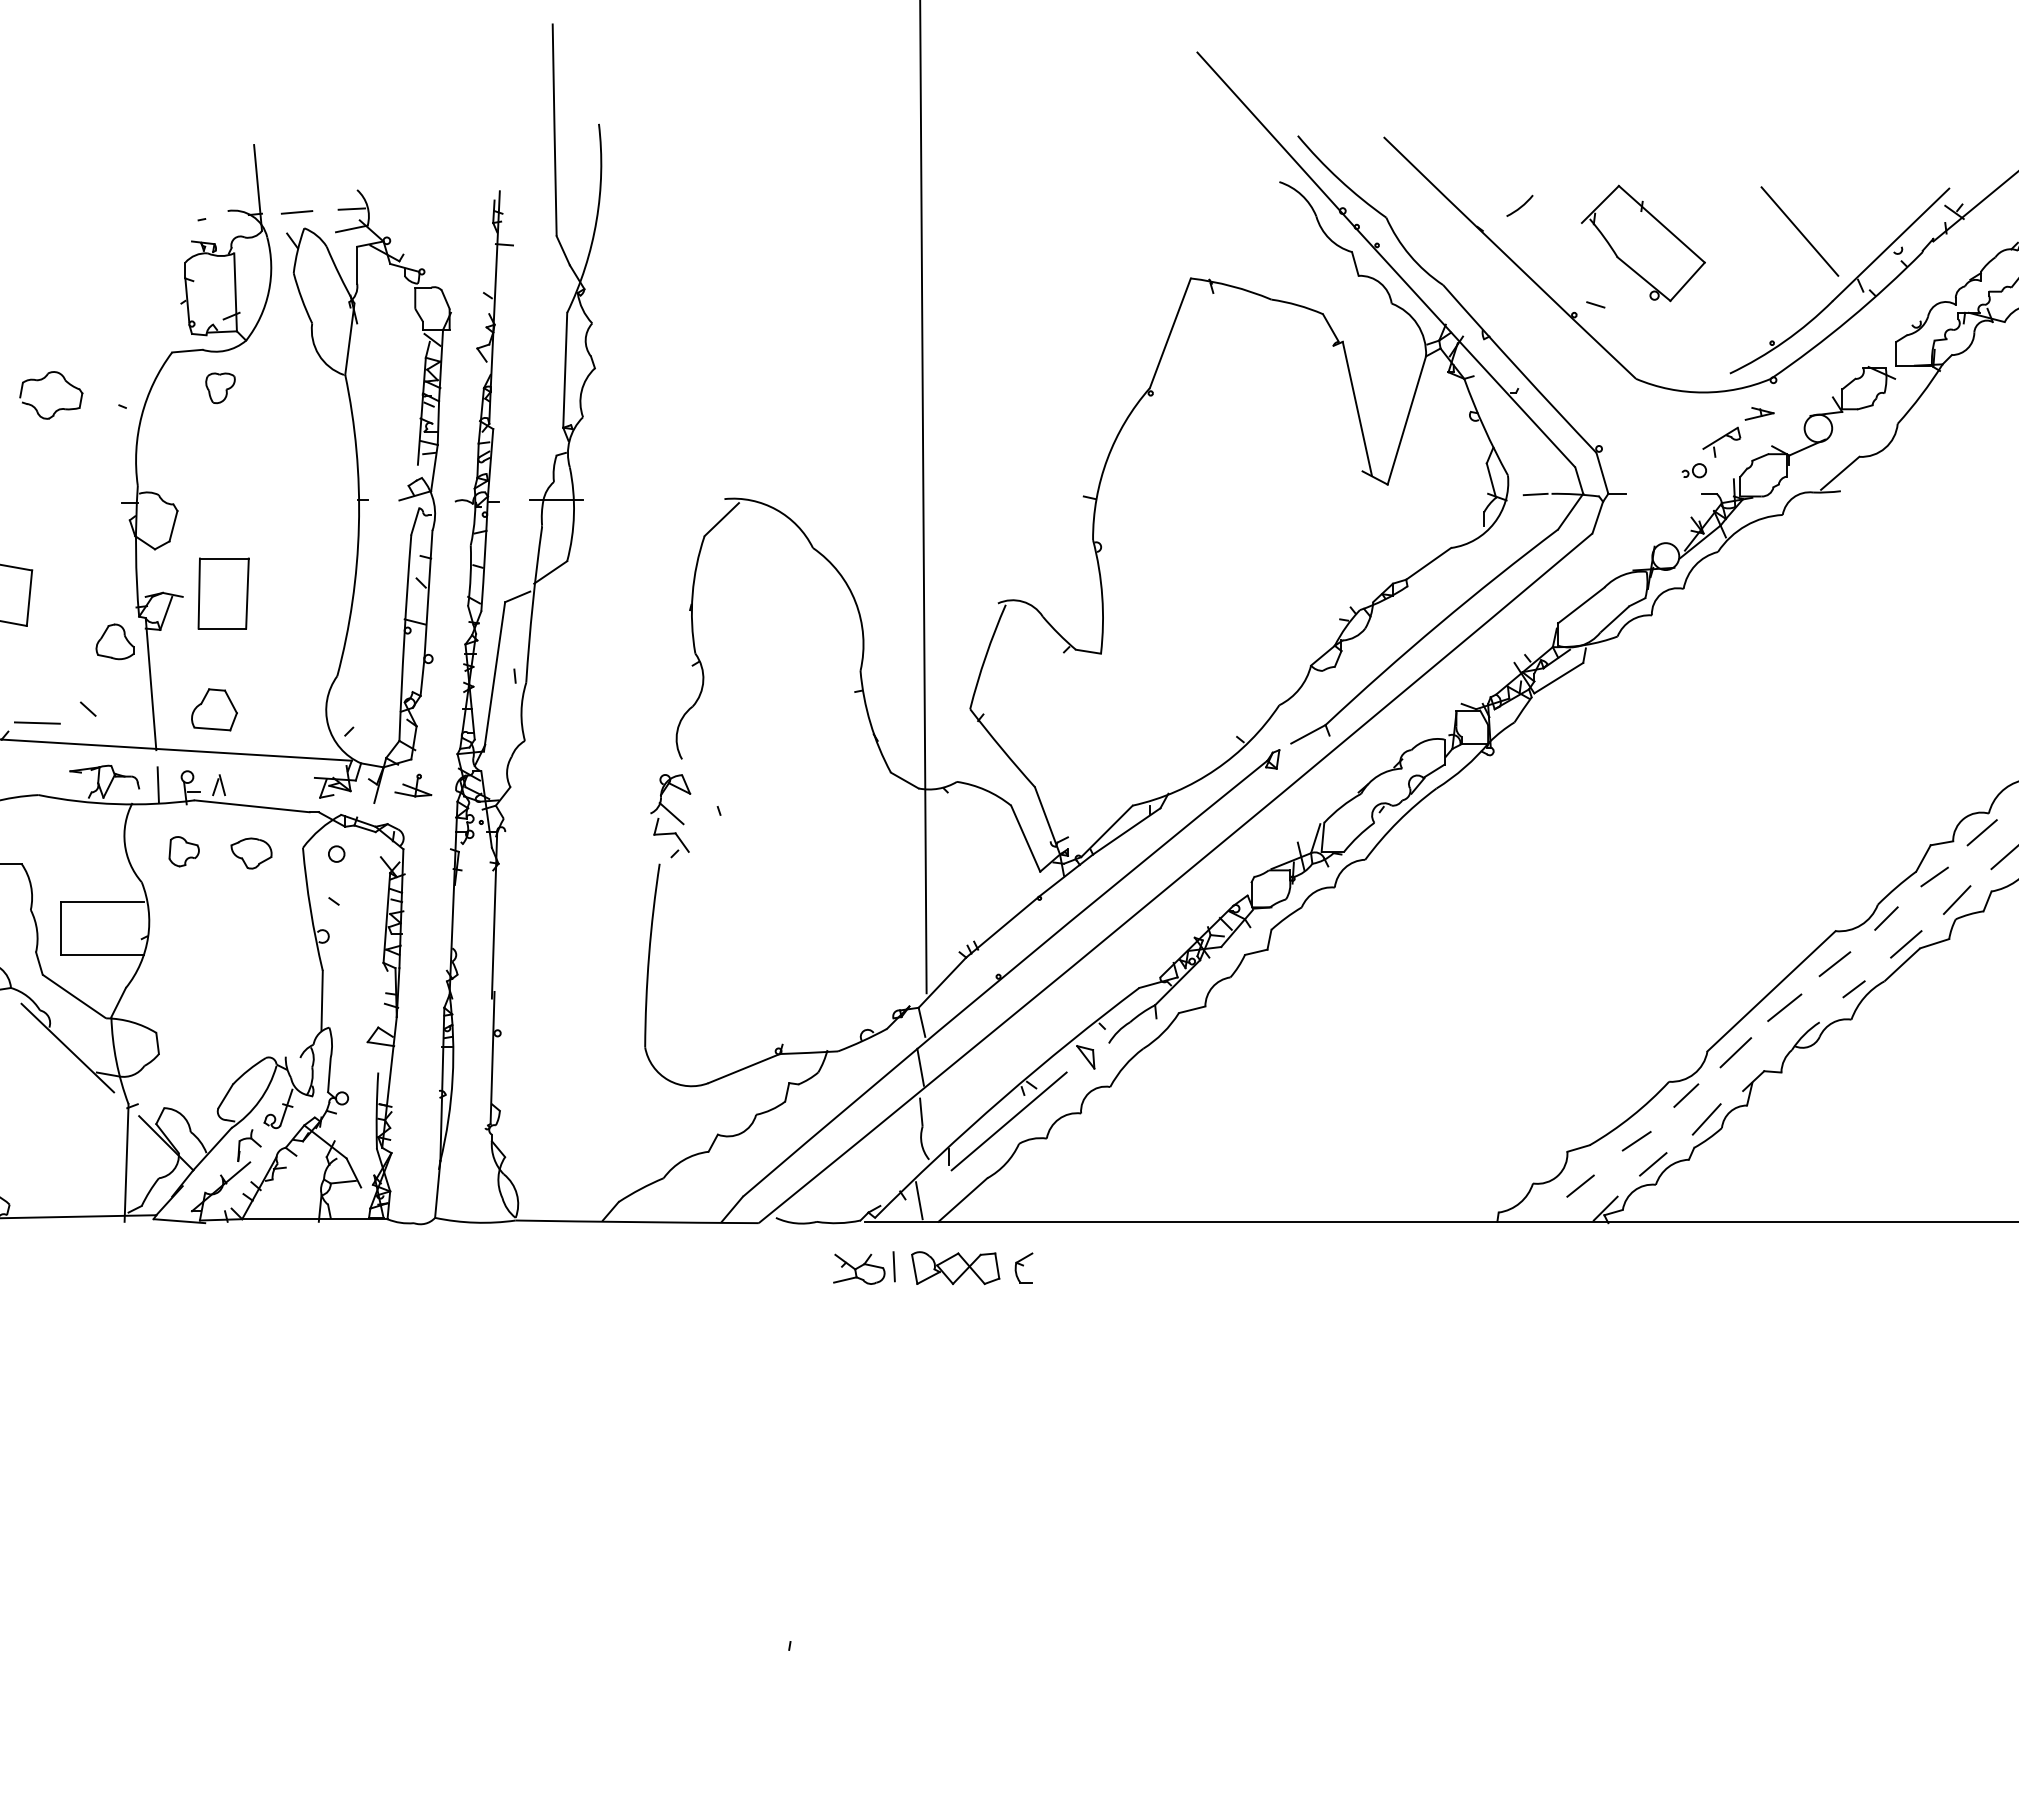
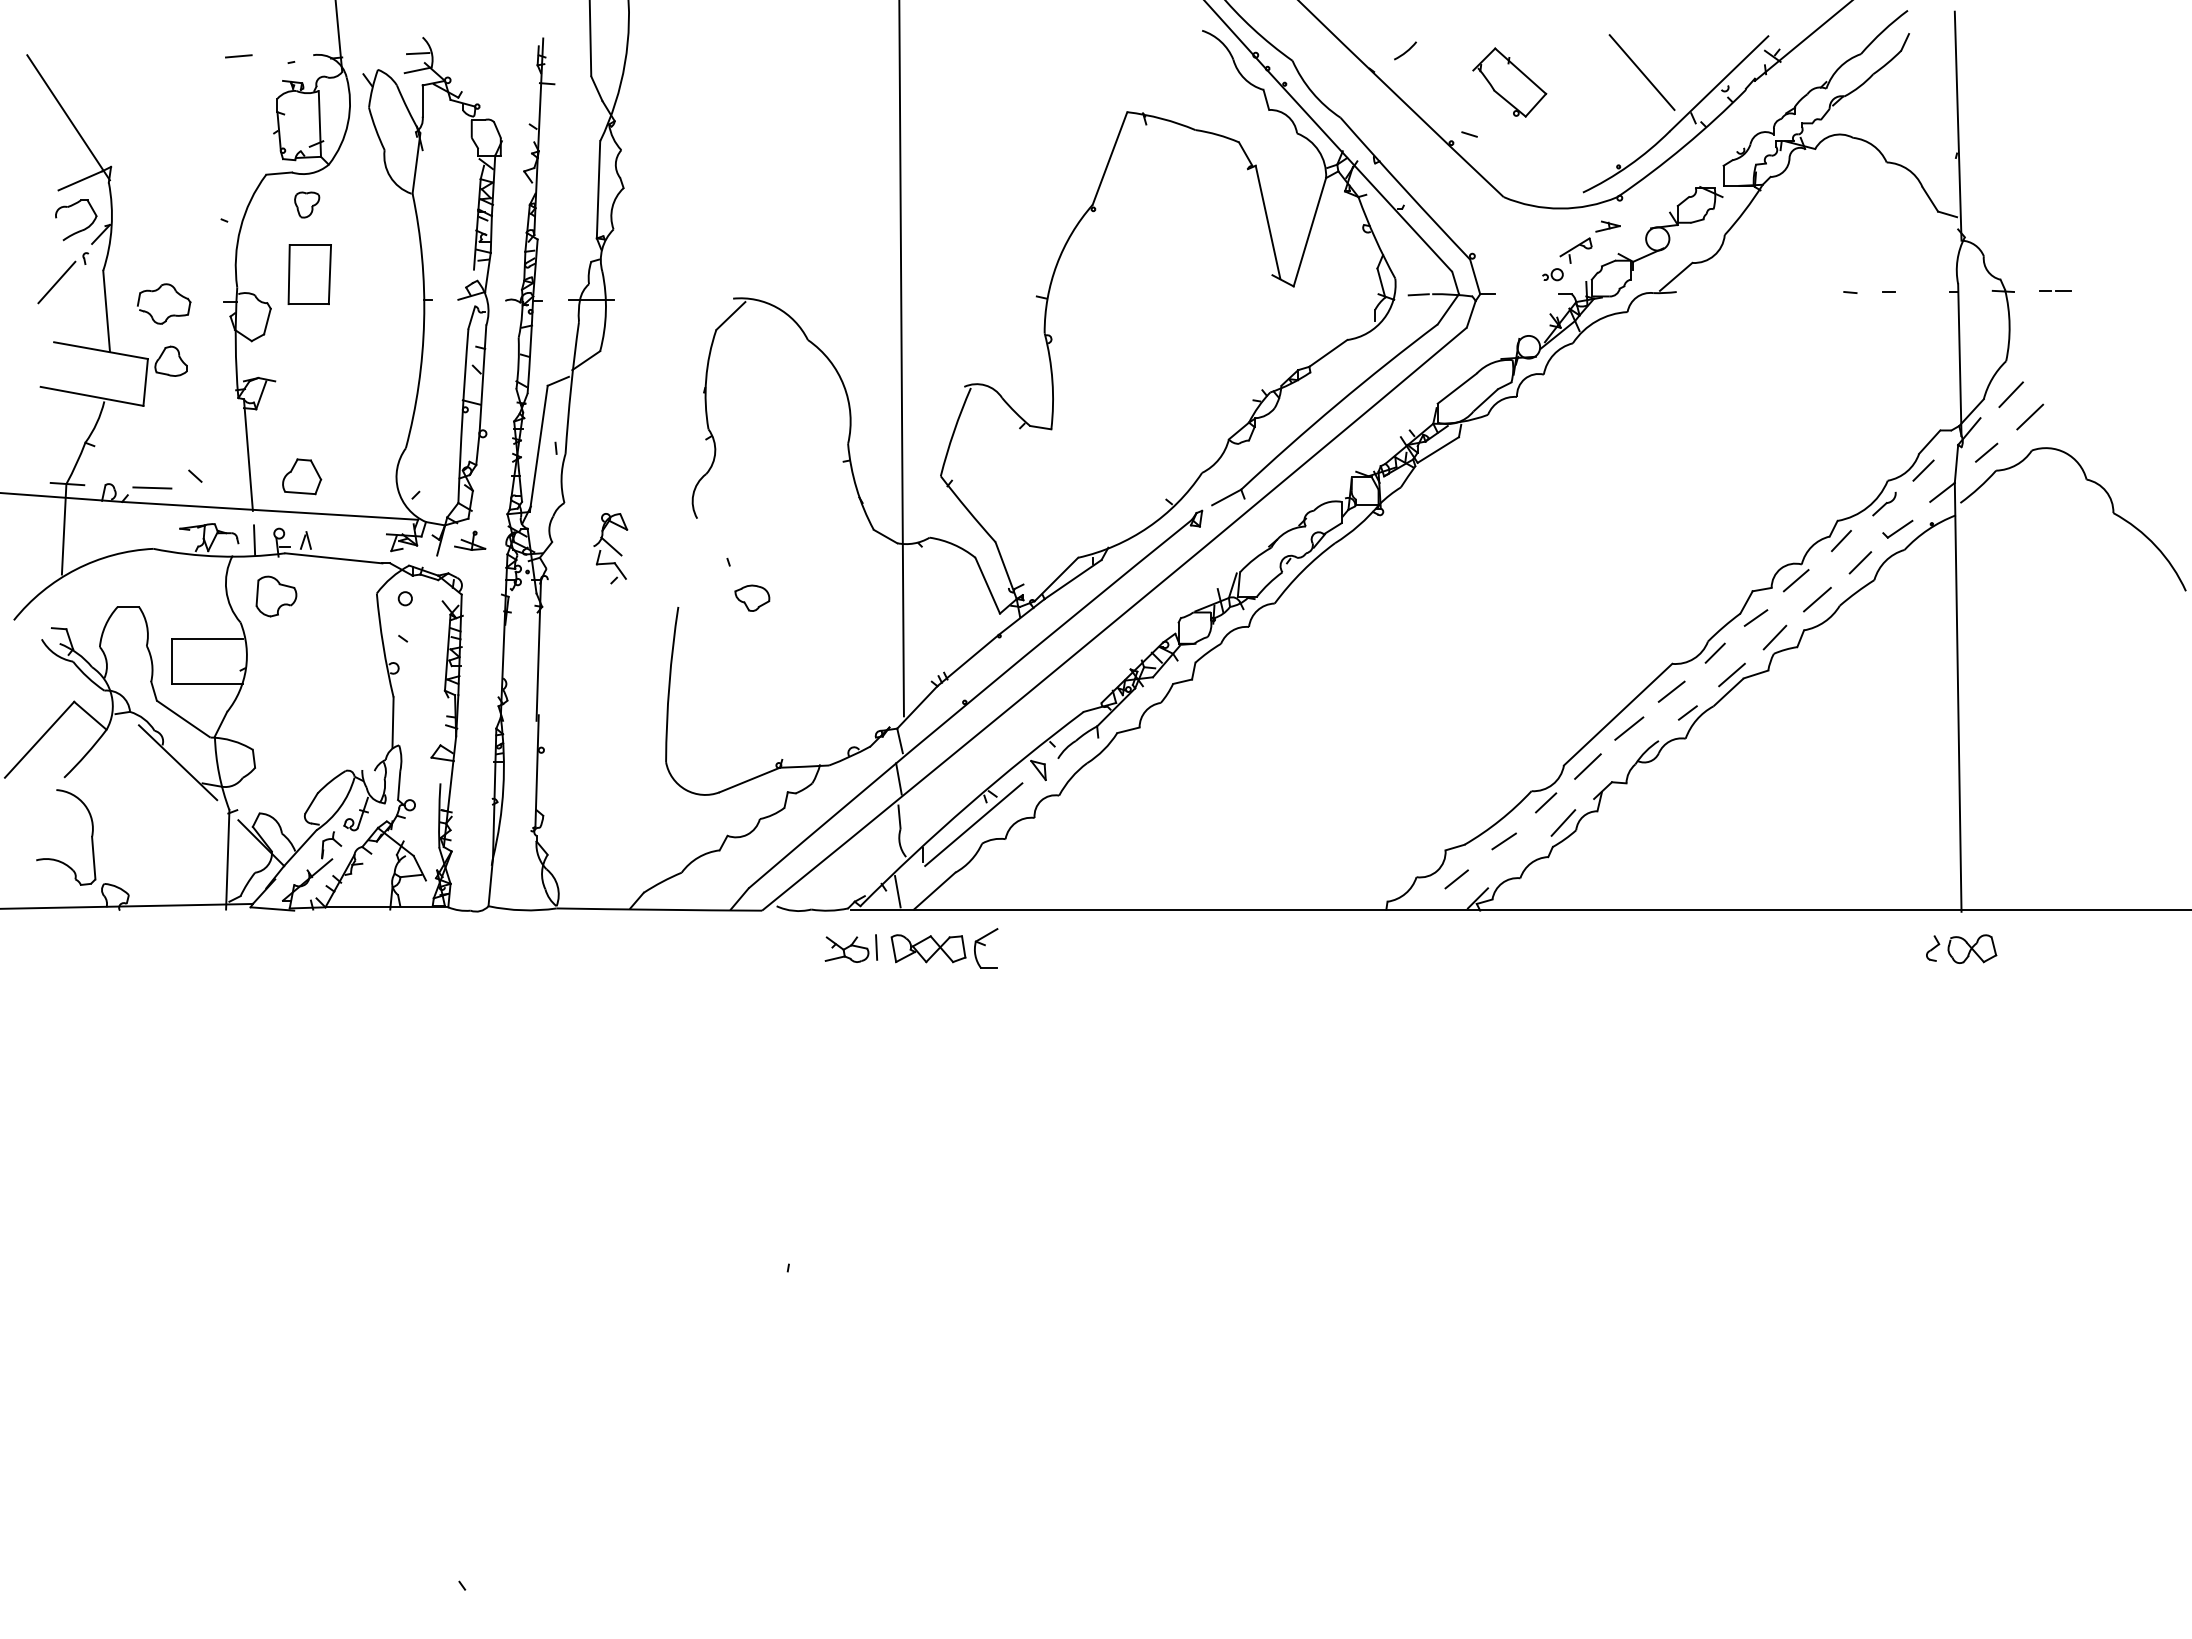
line: (296, 212) -> (238, 56), moved
part: (1643, 243) -> (1509, 82), size x0.7
part: (57, 408) -> (169, 315), moved
part: (223, 593) -> (309, 274), moved
part: (114, 640) -> (170, 360), moved
part: (670, 815) -> (610, 548), moved
part: (184, 851) -> (276, 596), size x1.6
part: (251, 852) -> (752, 597), moved
line: (1653, 1163) -> (1518, 860), removed
part: (1024, 1267) -> (986, 948), size x1.6

